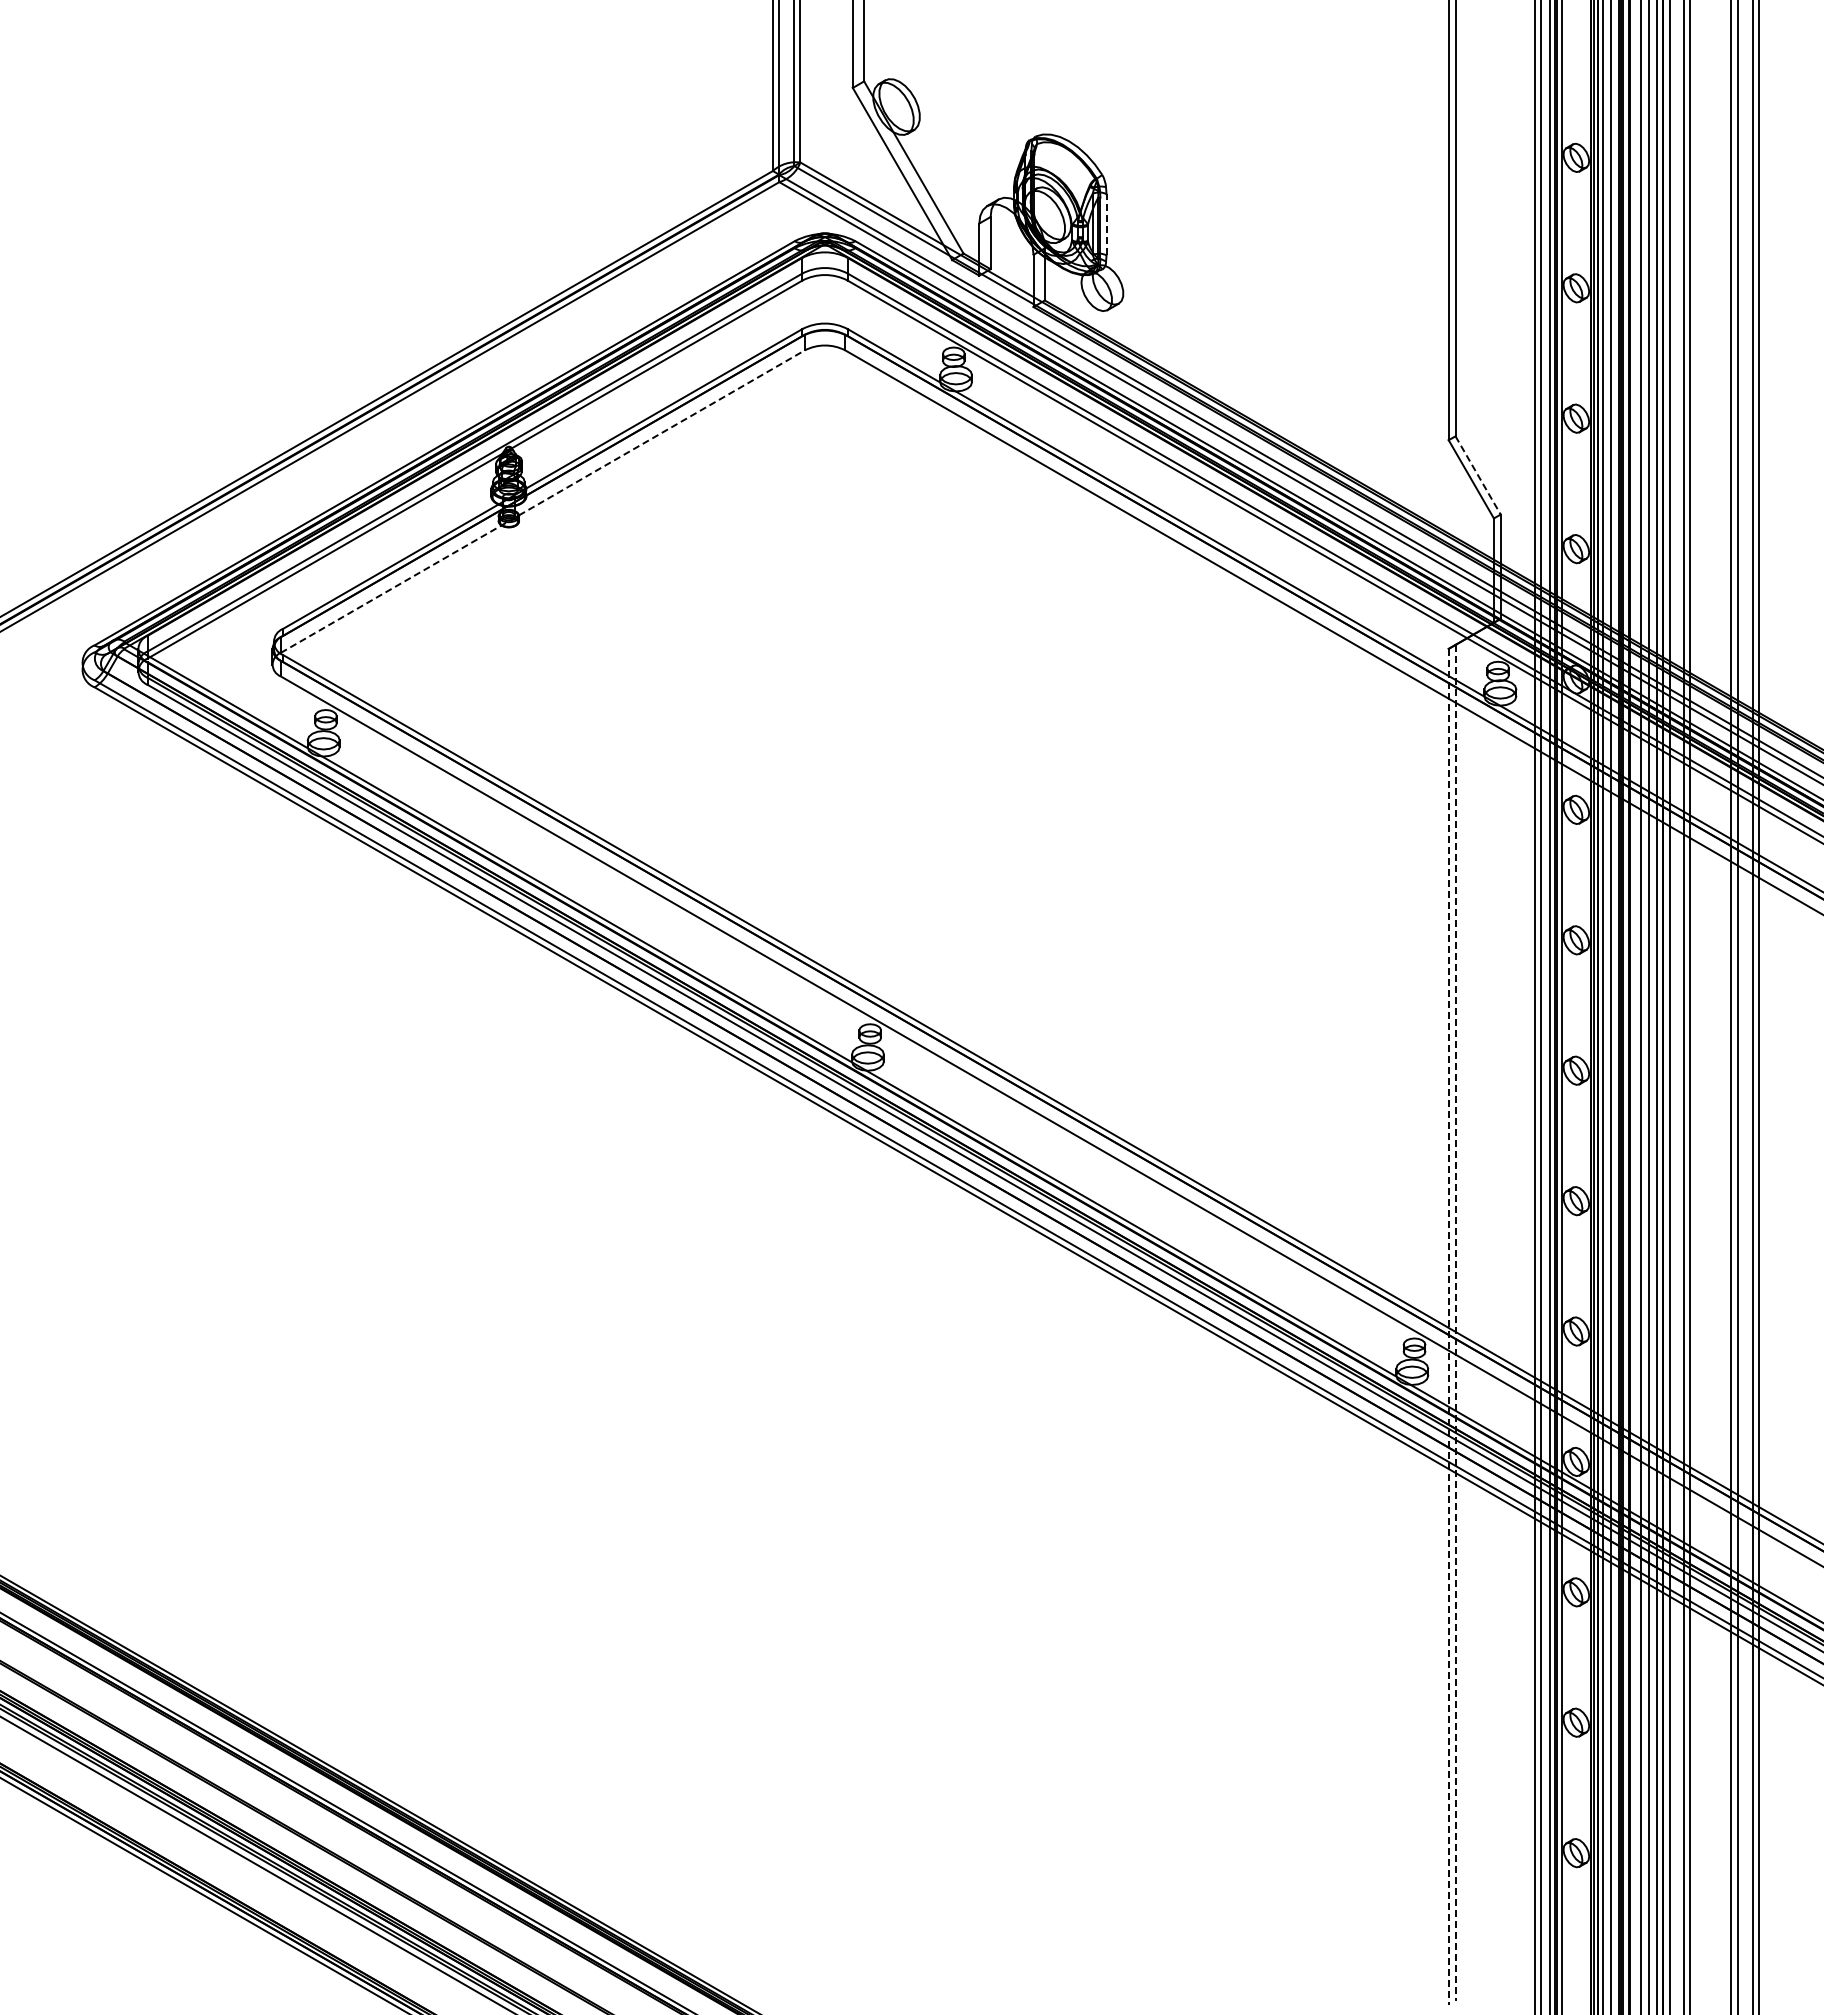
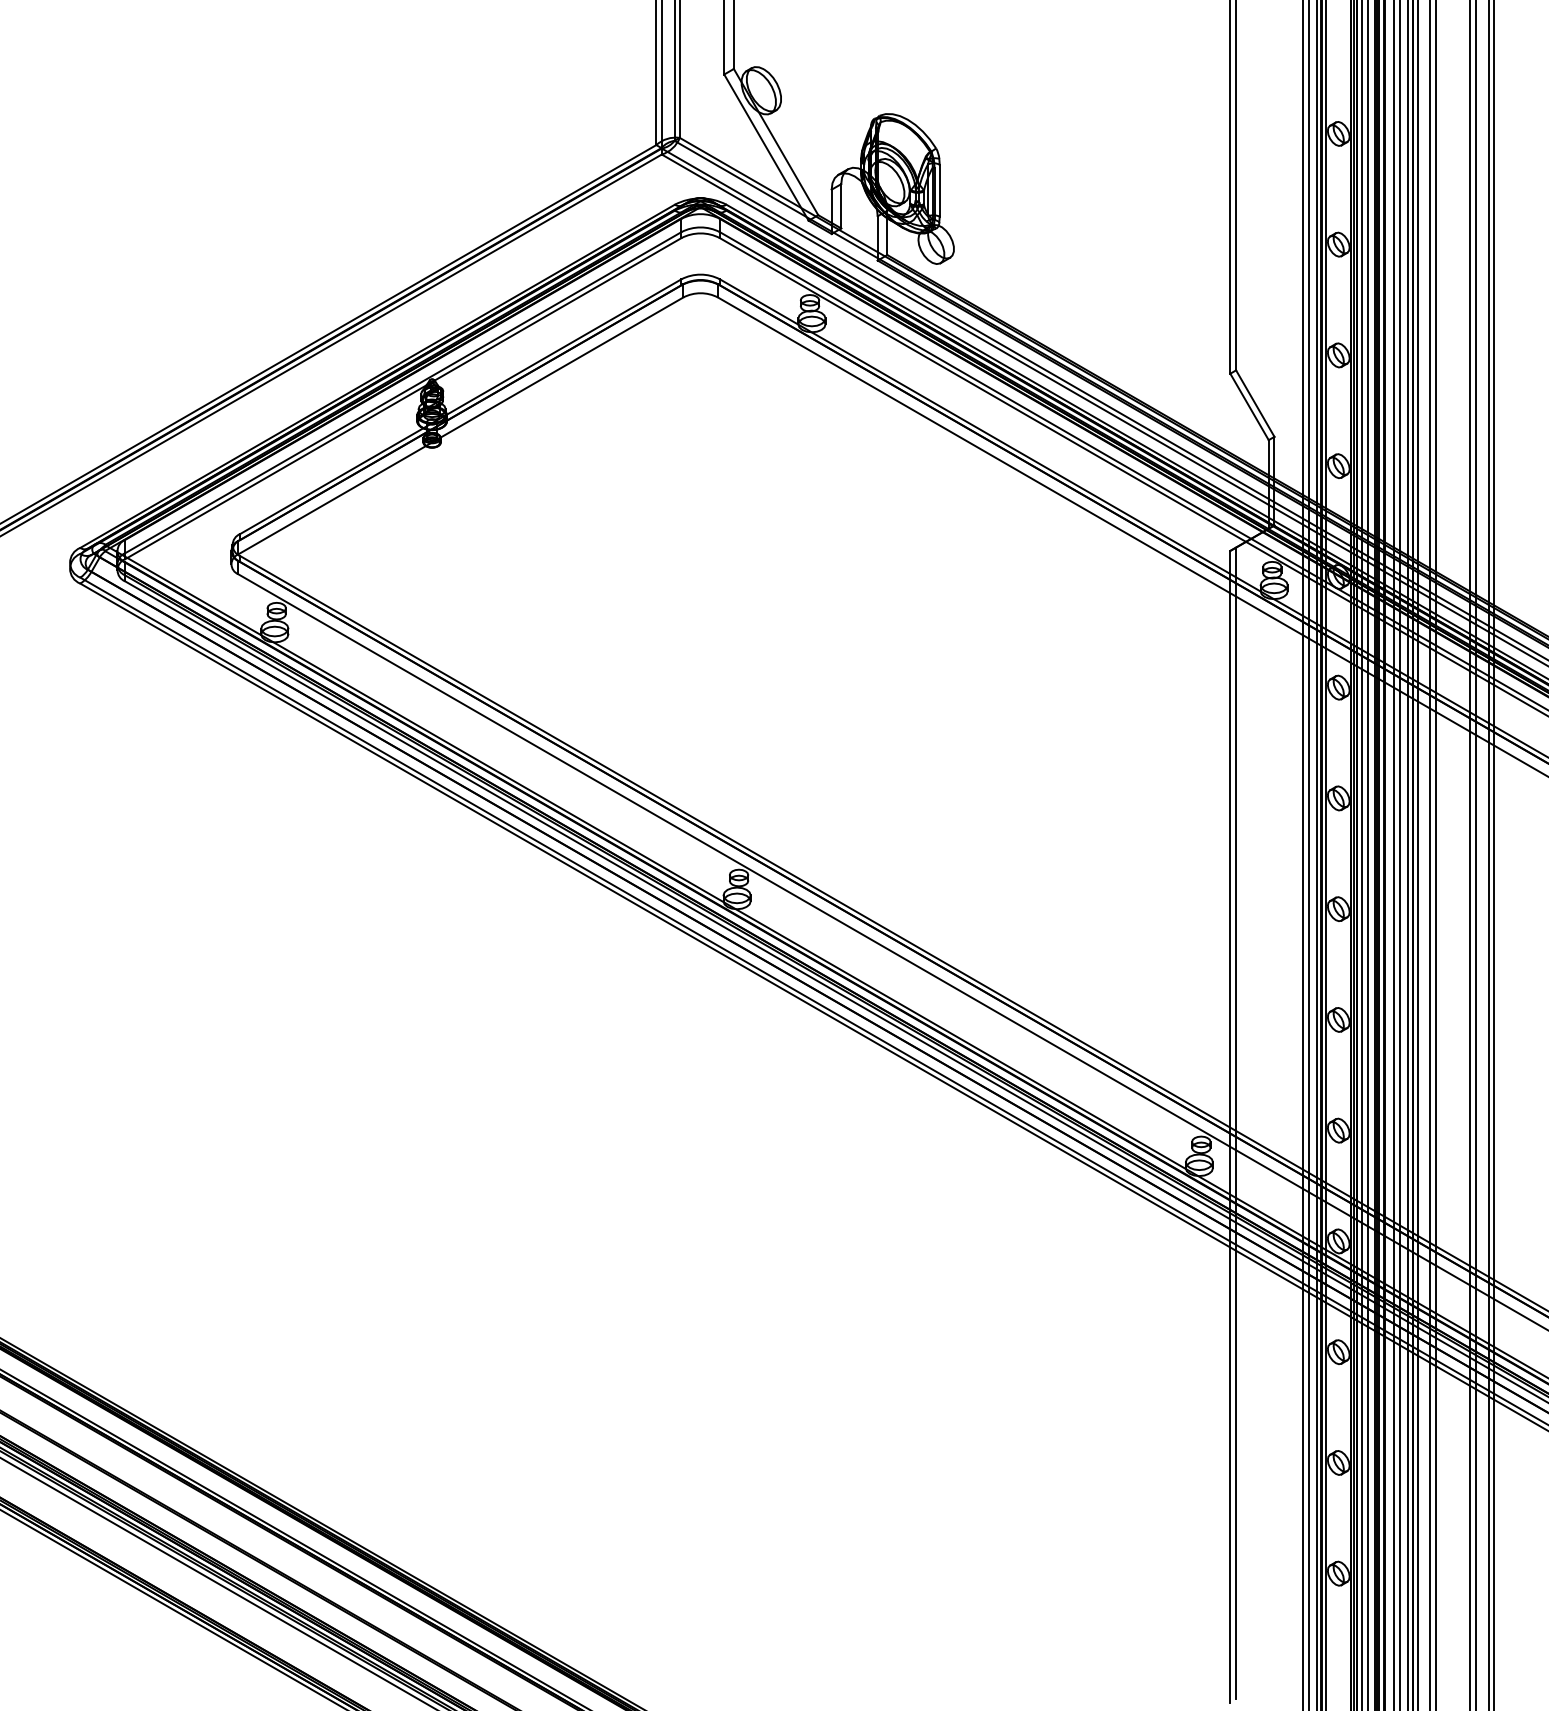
line: (1106, 224) -> (939, 190), dashed -> solid
line: (1478, 475) -> (1255, 403), dashed -> solid
line: (542, 501) -> (460, 425), dashed -> solid
line: (1455, 1323) -> (1236, 1123), dashed -> solid
line: (1448, 1327) -> (1230, 1127), dashed -> solid

